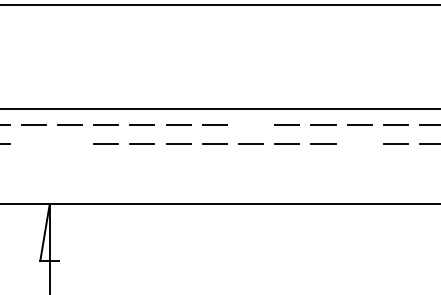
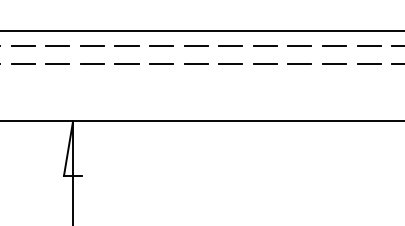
line: (250, 125) -> (264, 46), added
line: (33, 144) -> (57, 64), added
line: (69, 144) -> (91, 64), added
line: (359, 144) -> (368, 64), added

